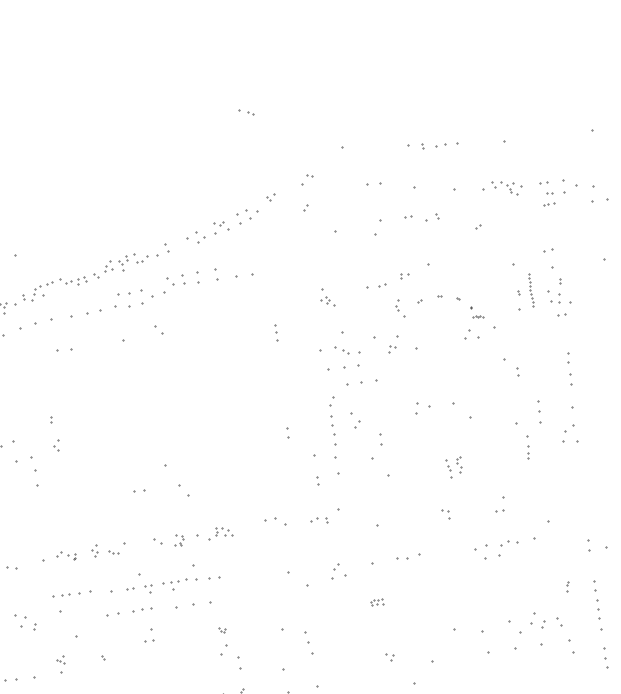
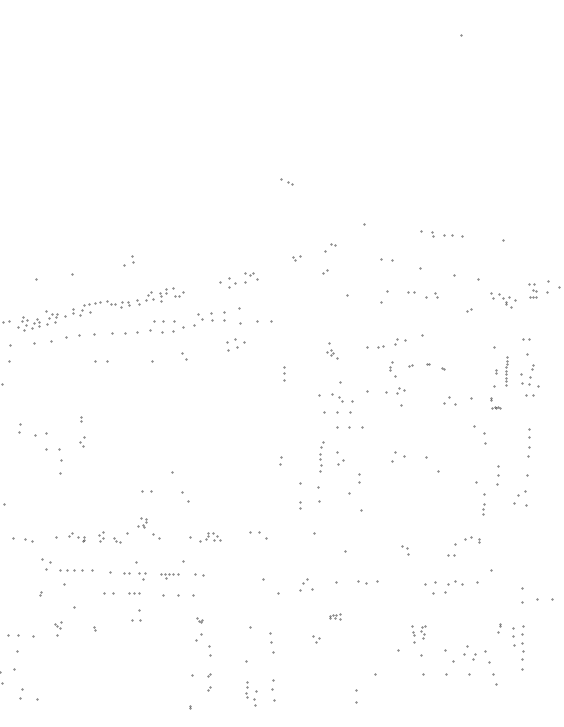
part: (507, 187) -> (503, 300), moved
part: (546, 193) -> (532, 290), size x0.7
part: (247, 215) -> (235, 344), moved
part: (162, 249) -> (128, 260), moved
part: (216, 274) -> (240, 316), size x1.6
part: (404, 275) -> (400, 341), size x1.6
part: (476, 312) -> (495, 403), moved
part: (391, 348) -> (400, 390), moved
part: (517, 371) -> (484, 438), size x1.6
part: (333, 420) -> (321, 456), size x0.7
part: (454, 468) -> (418, 634), moved
part: (319, 520) -> (472, 539), moved
part: (179, 540) -> (142, 522), moved
part: (589, 545) -> (523, 595), size x1.6
part: (179, 583) -> (169, 575), size x0.6
part: (142, 609) -> (134, 592), size x0.6
part: (21, 620) -> (46, 564), moved
part: (560, 621) -> (488, 656), size x1.6
part: (390, 657) -> (316, 639), moved
part: (605, 657) -> (513, 636), moved

